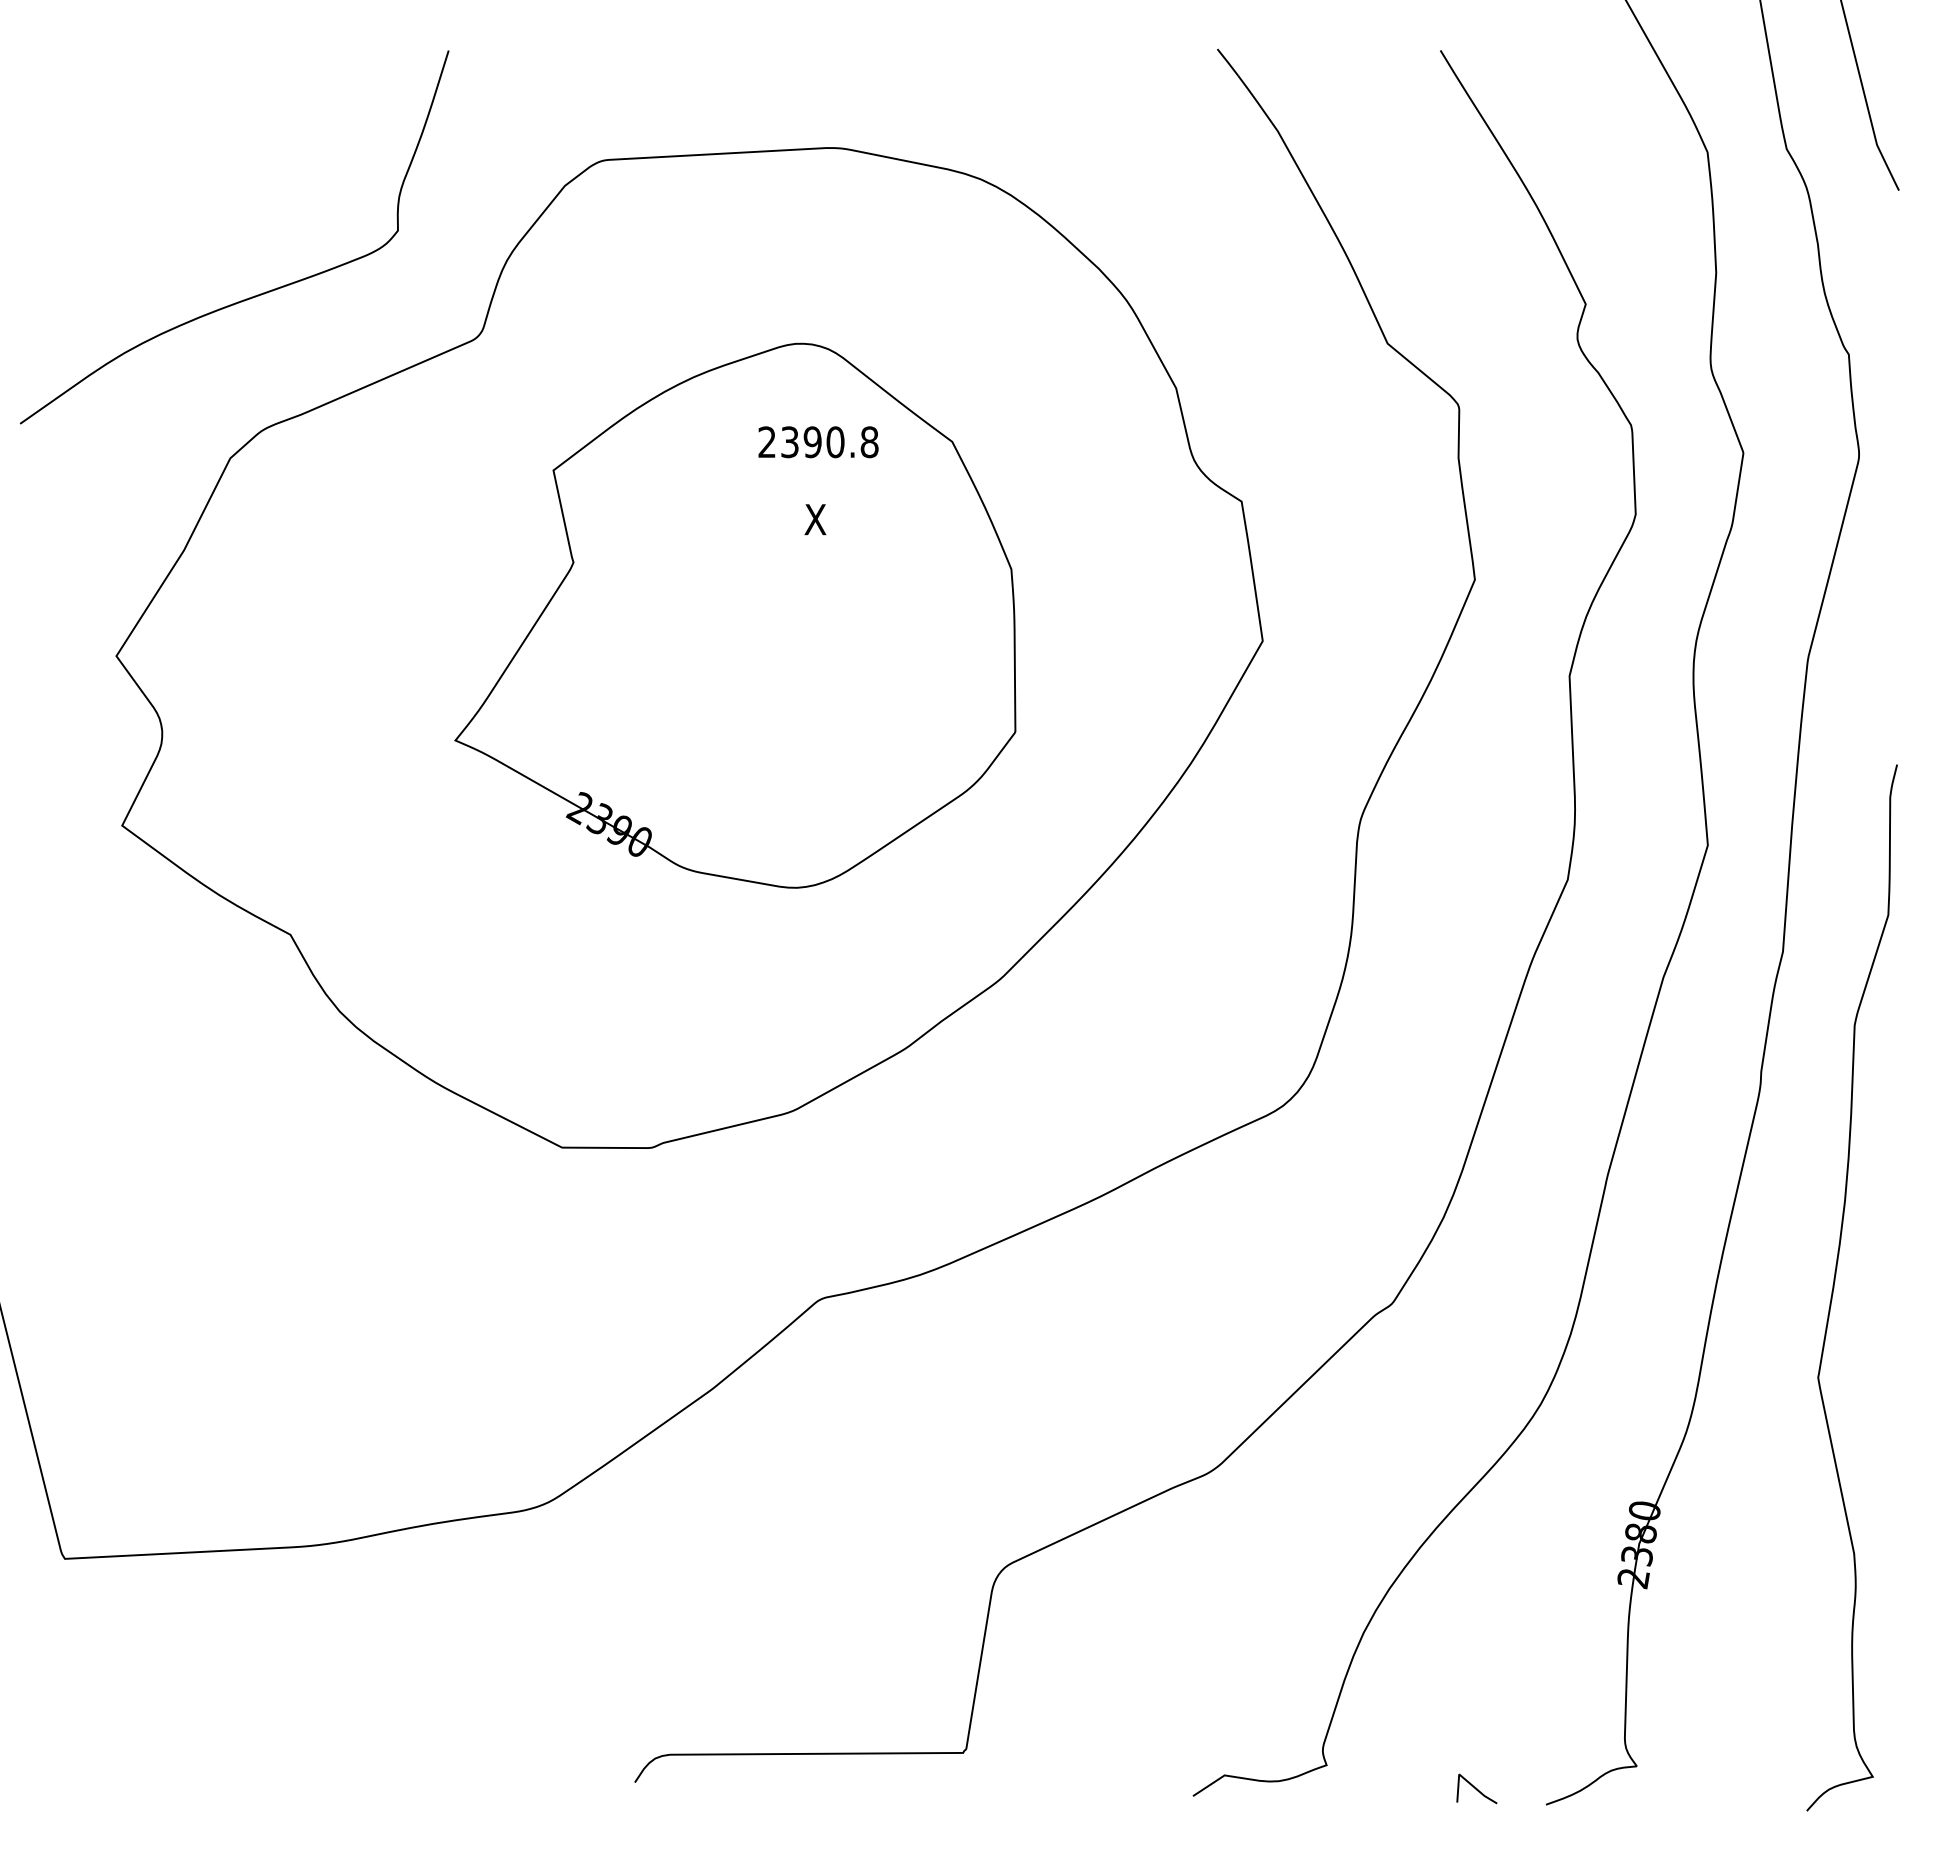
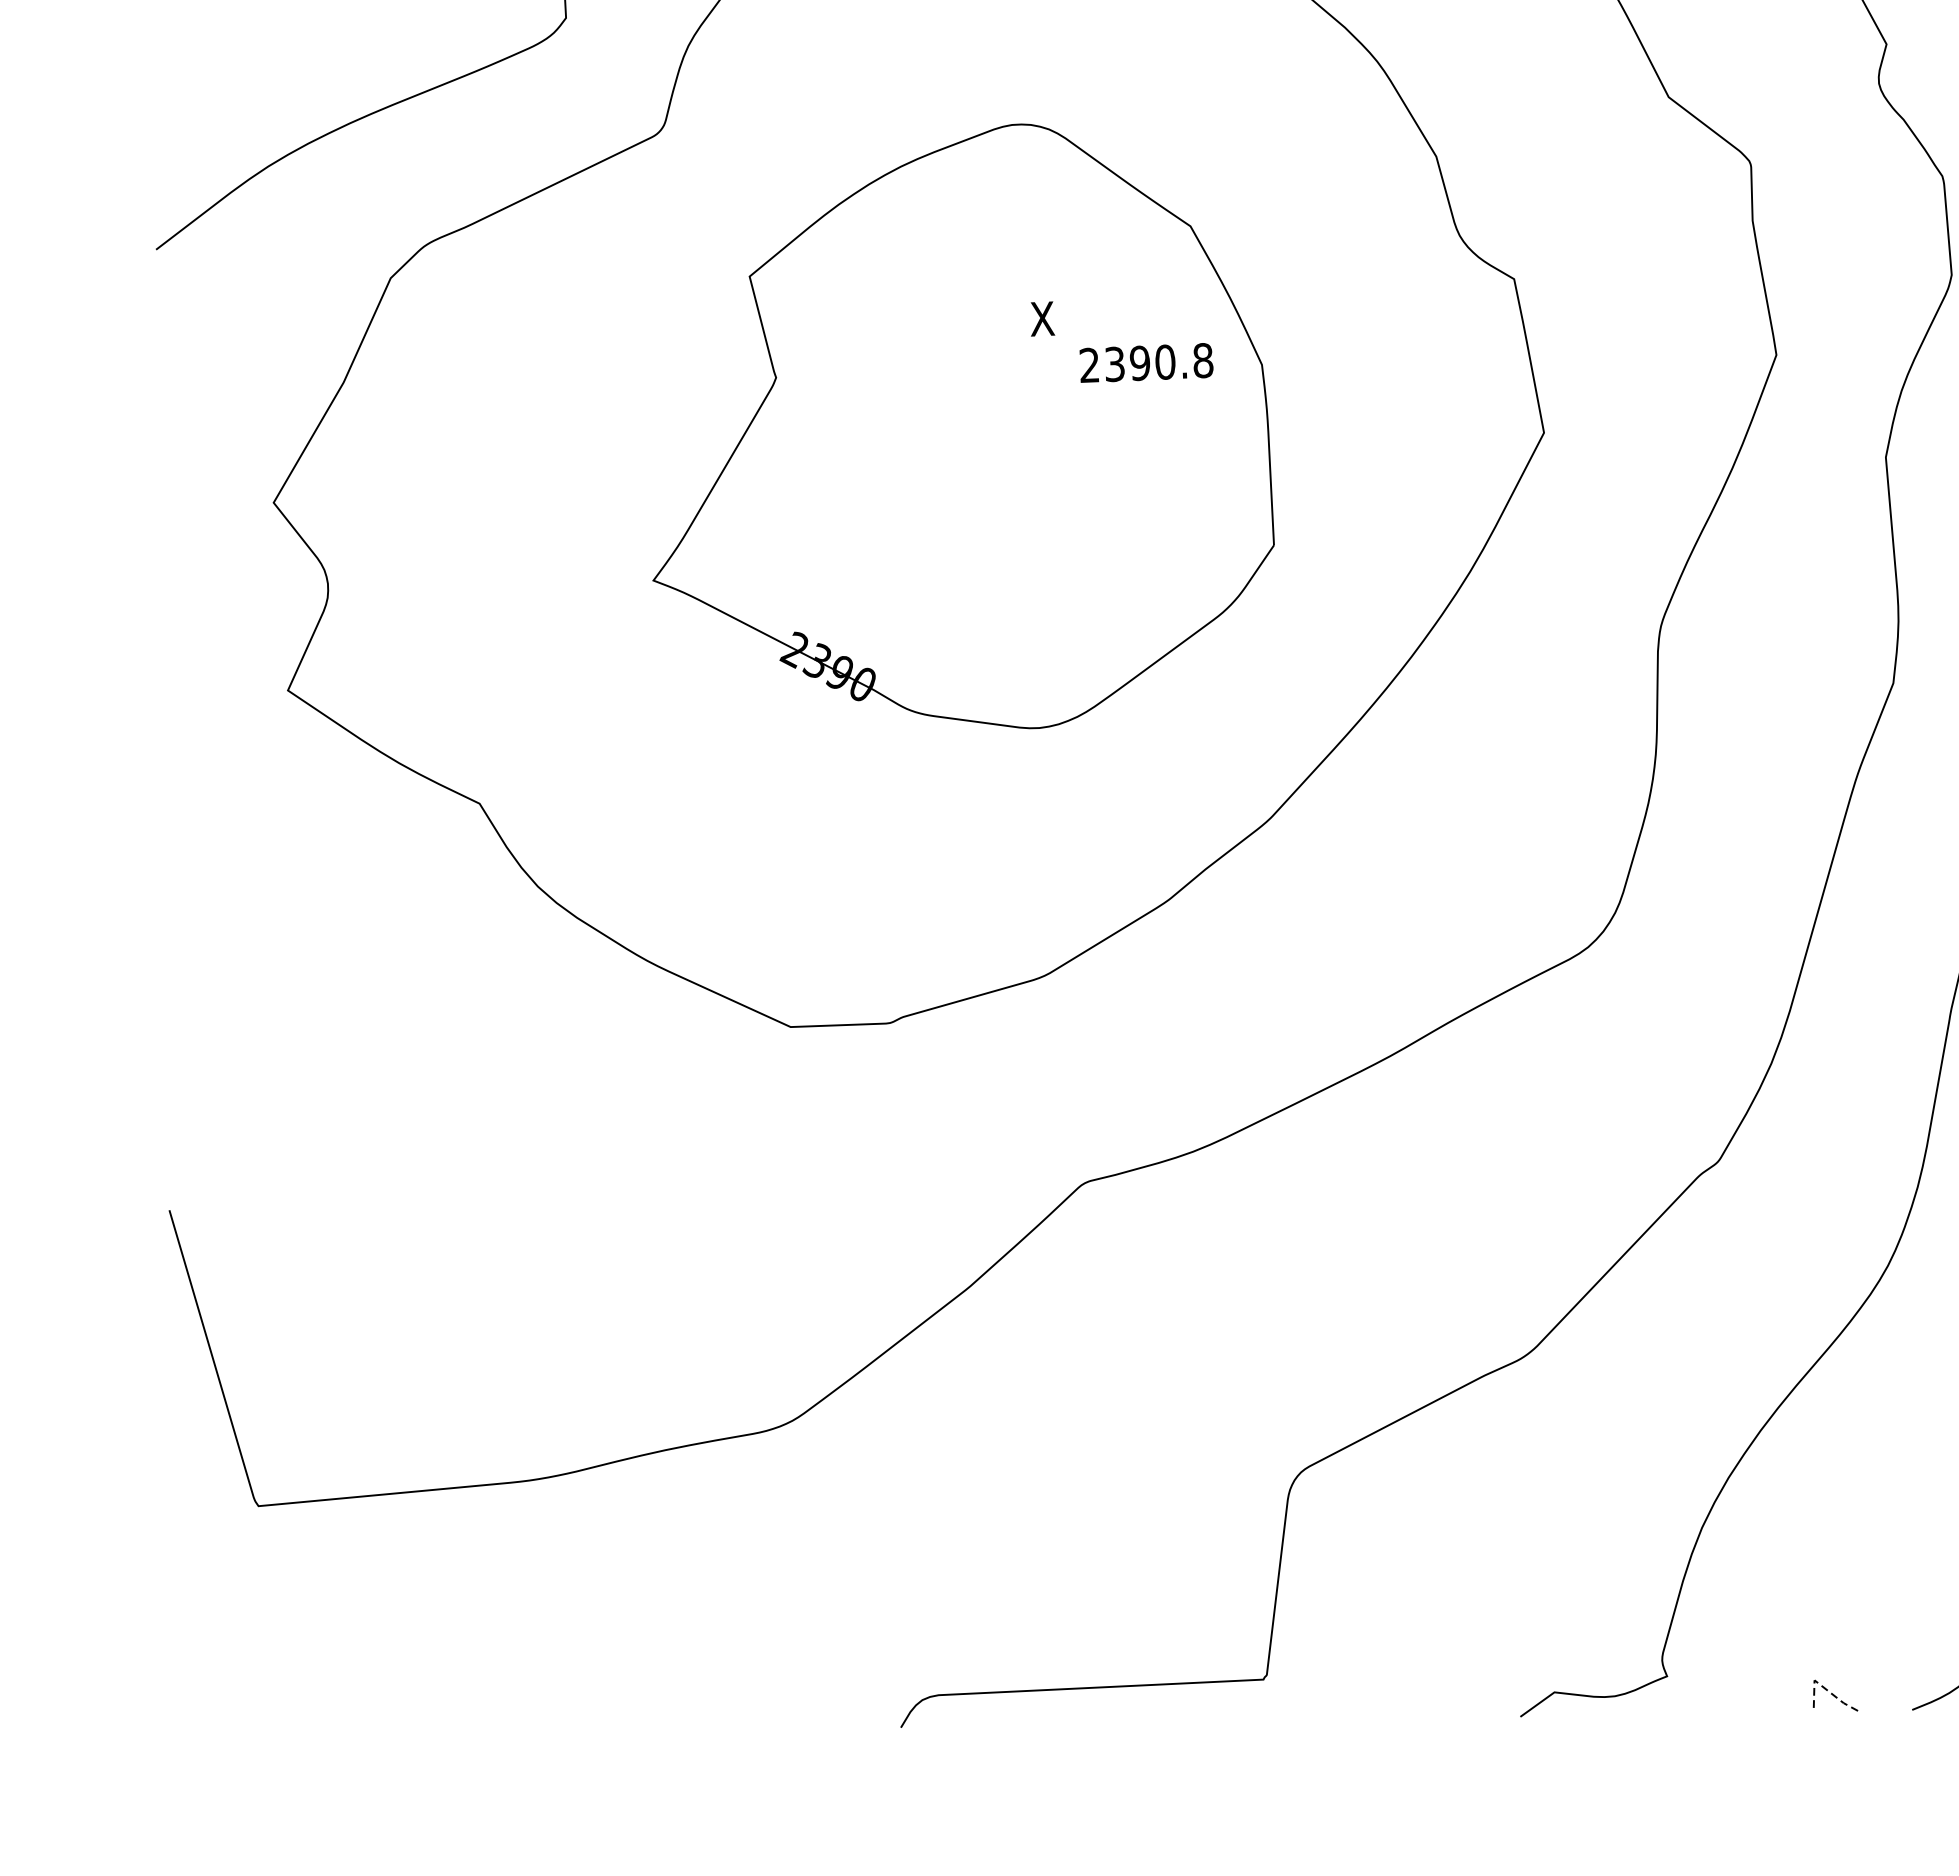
text: (818, 442) -> (1146, 363), moved
line: (1466, 1780) -> (1822, 1686), solid -> dashed

